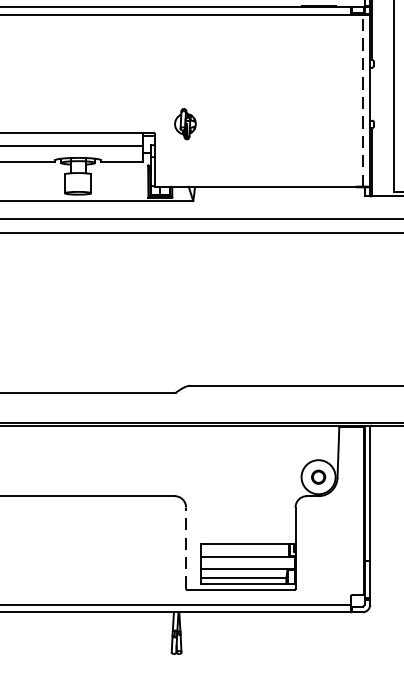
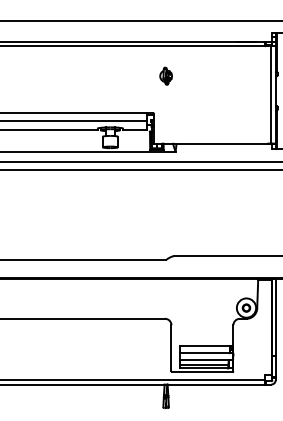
line: (362, 101) -> (271, 95), dashed -> solid
part: (184, 122) -> (165, 75), moved
line: (186, 548) -> (171, 348), dashed -> solid

